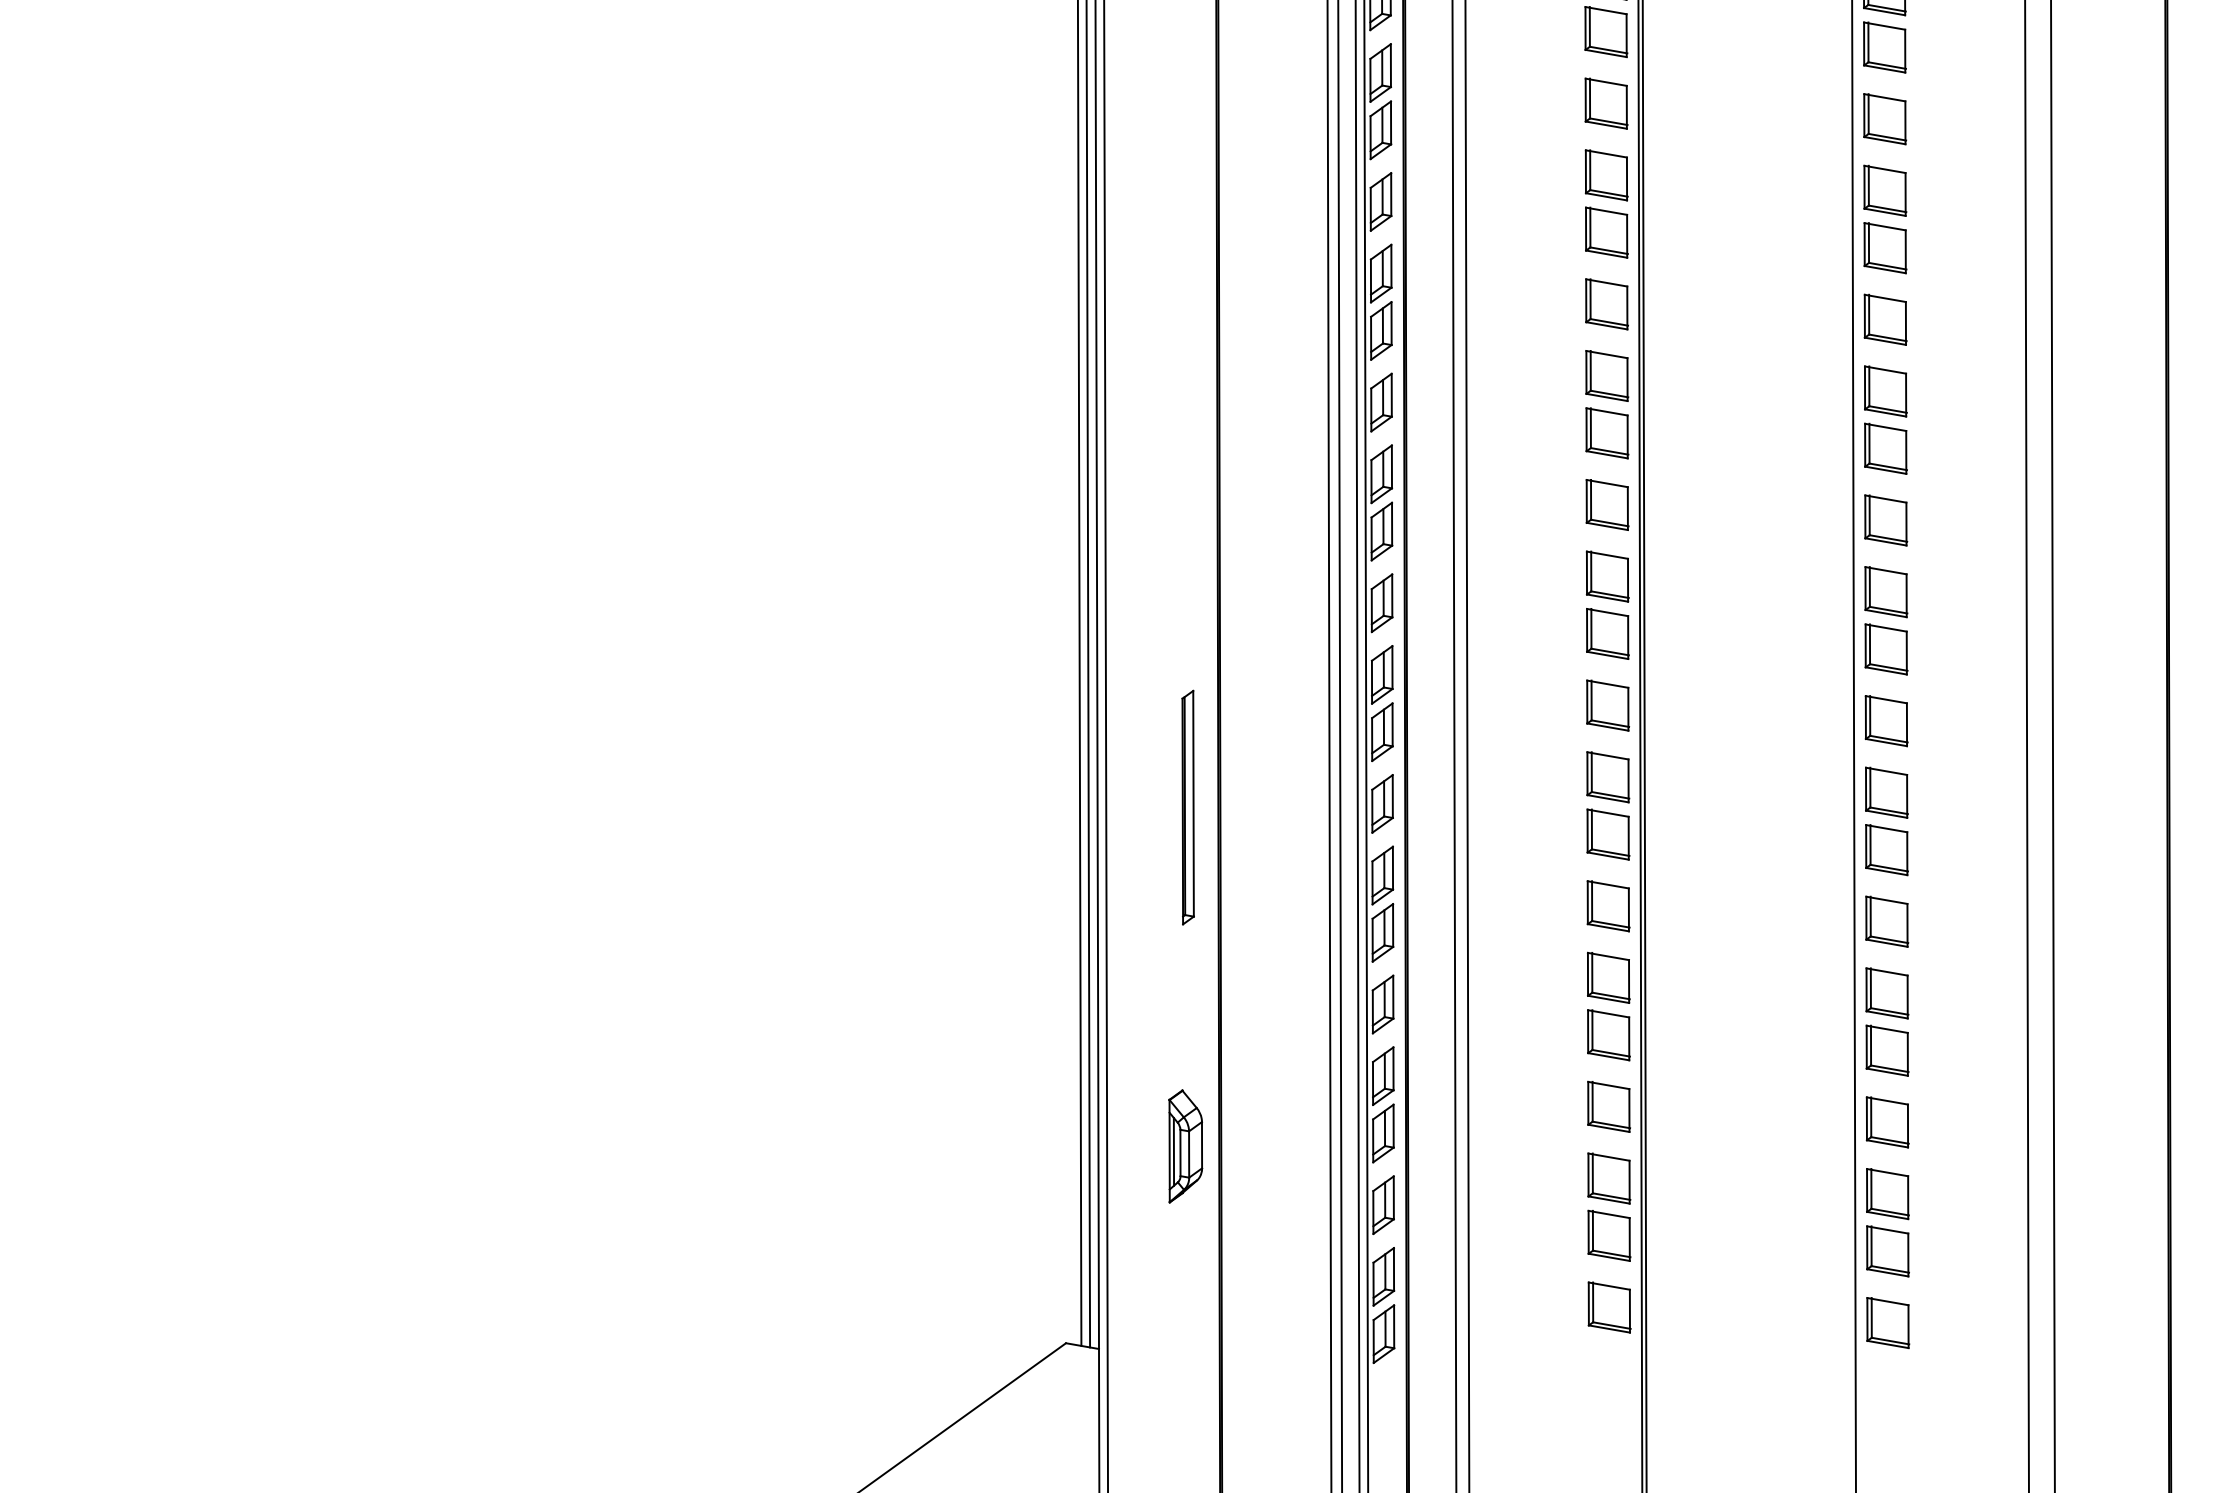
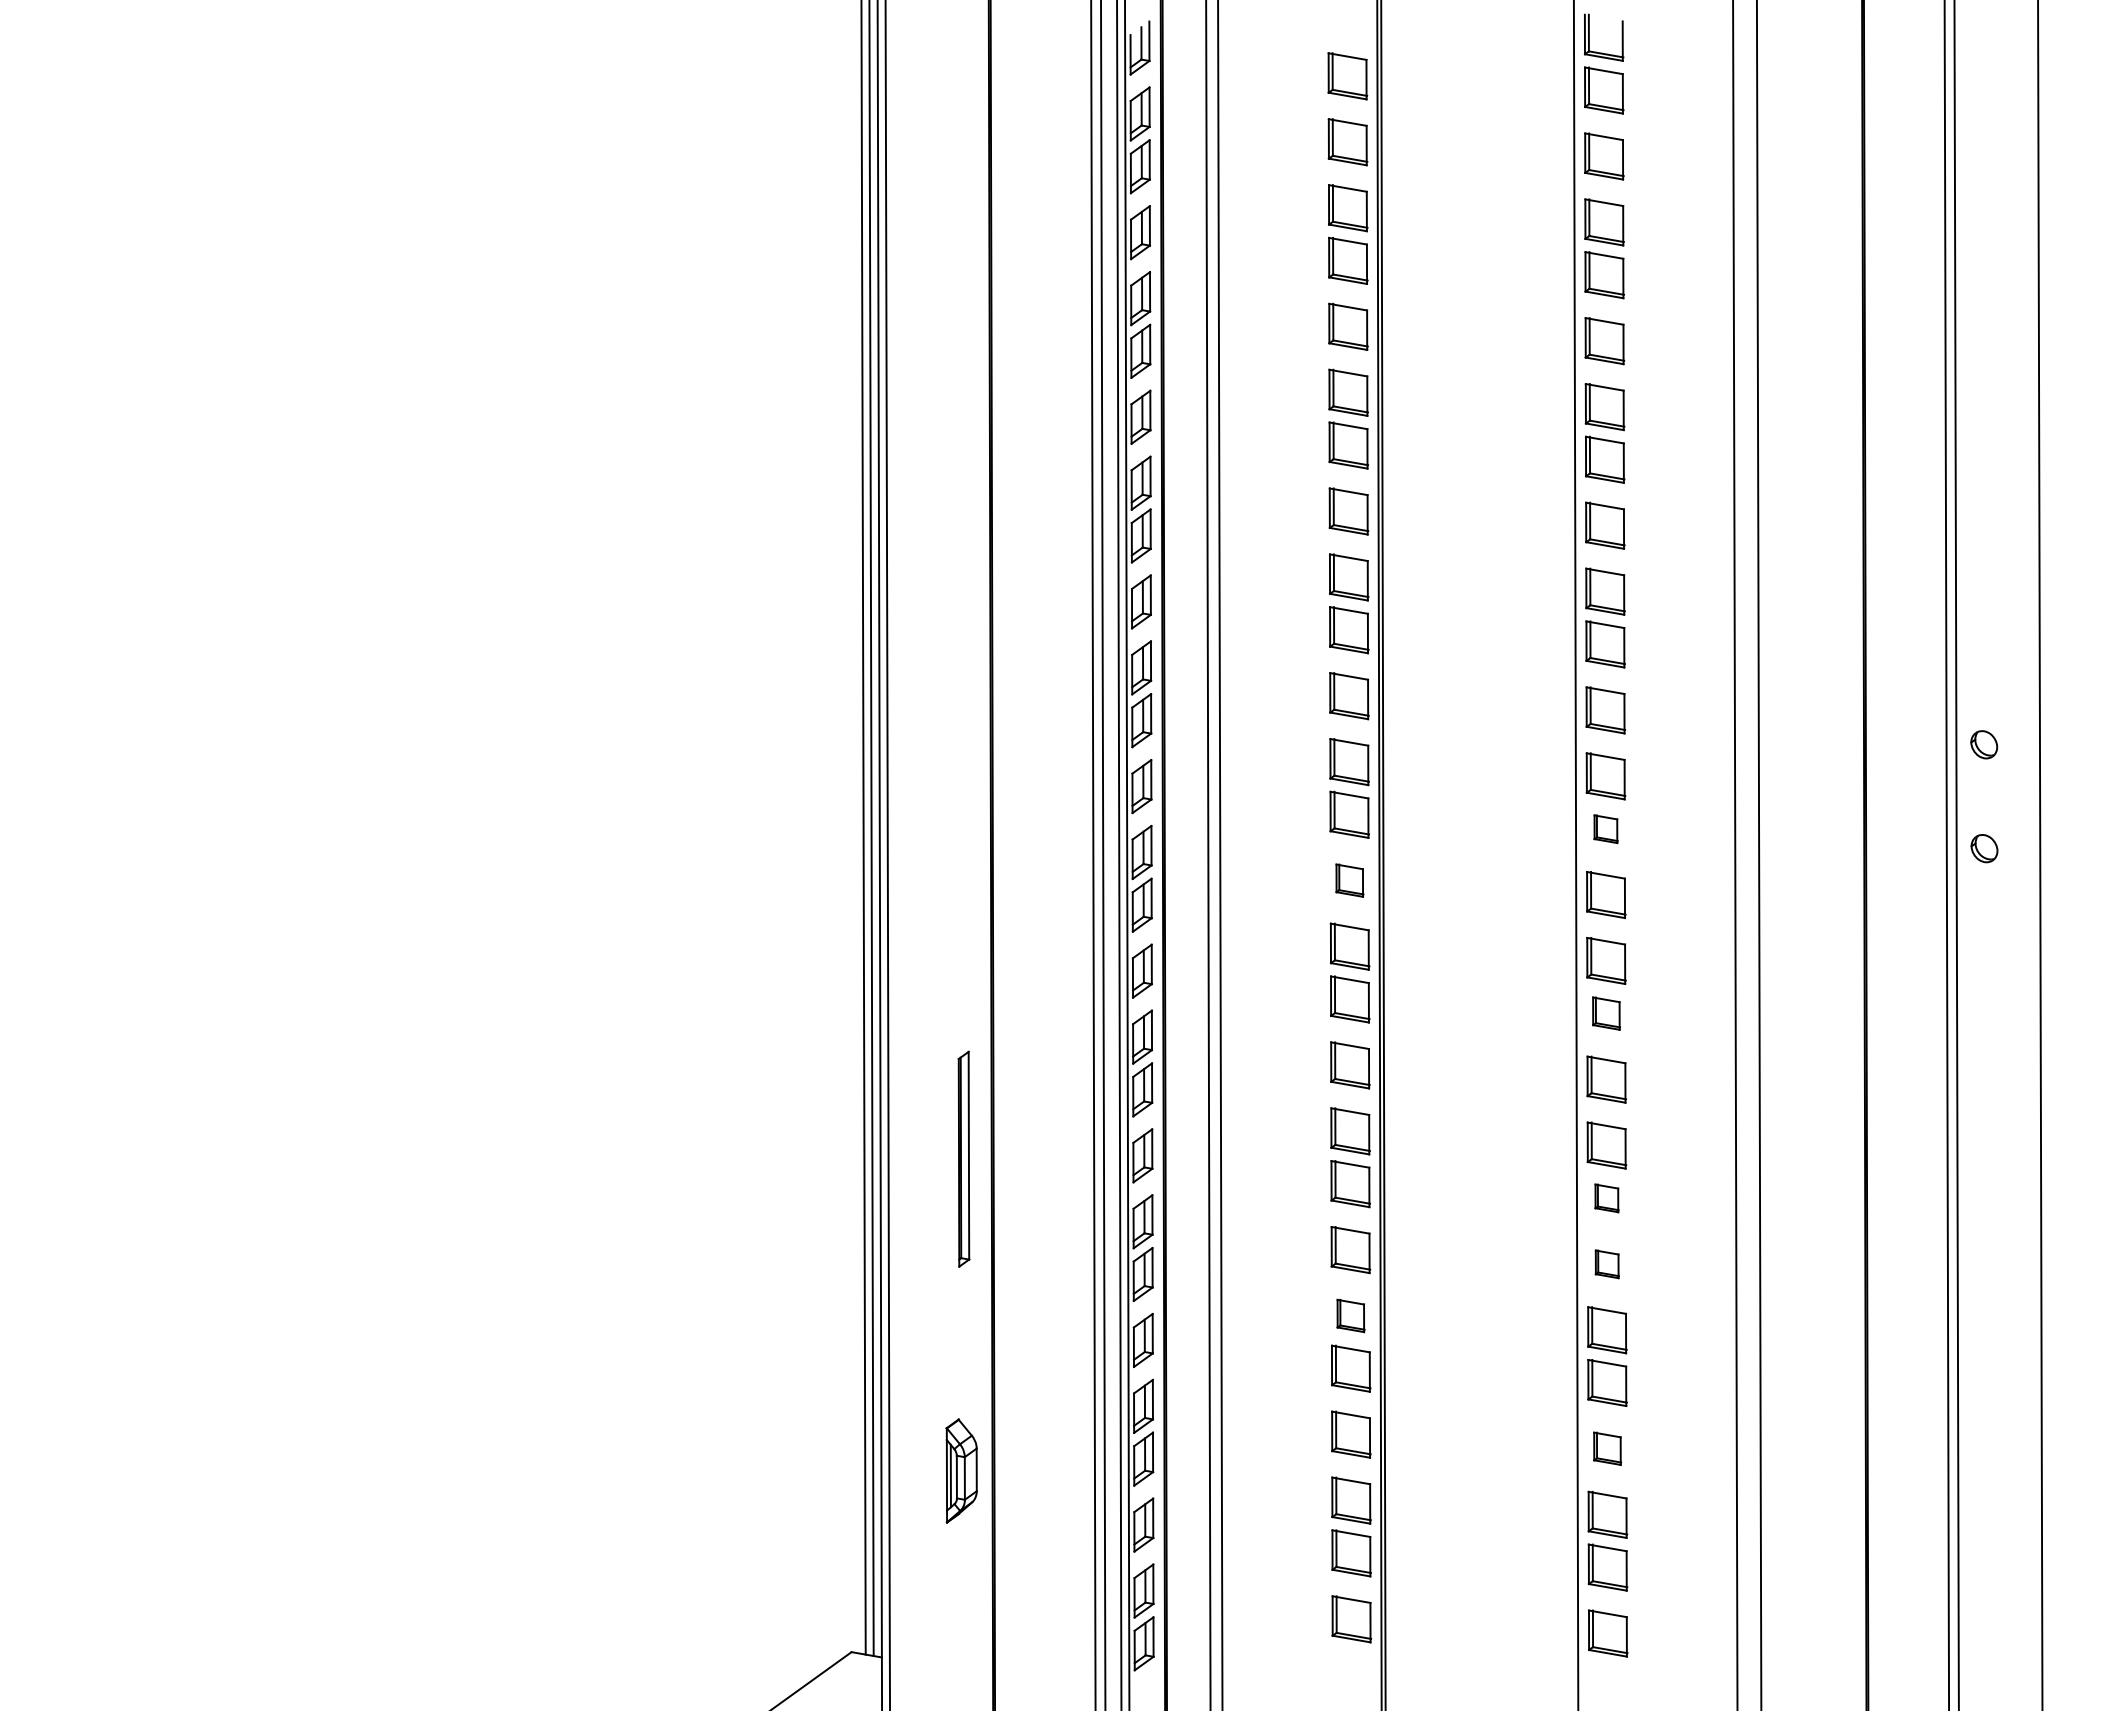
part: (1885, 449) -> (1605, 829), size x0.6
part: (1607, 504) -> (1349, 880), size x0.7
part: (1886, 649) -> (1606, 1013), size x0.7
part: (1886, 850) -> (1606, 1198), size x0.6
part: (1887, 921) -> (1607, 1264), size x0.6
part: (1608, 977) -> (1350, 1315), size x0.7
part: (1887, 1121) -> (1607, 1448), size x0.7

